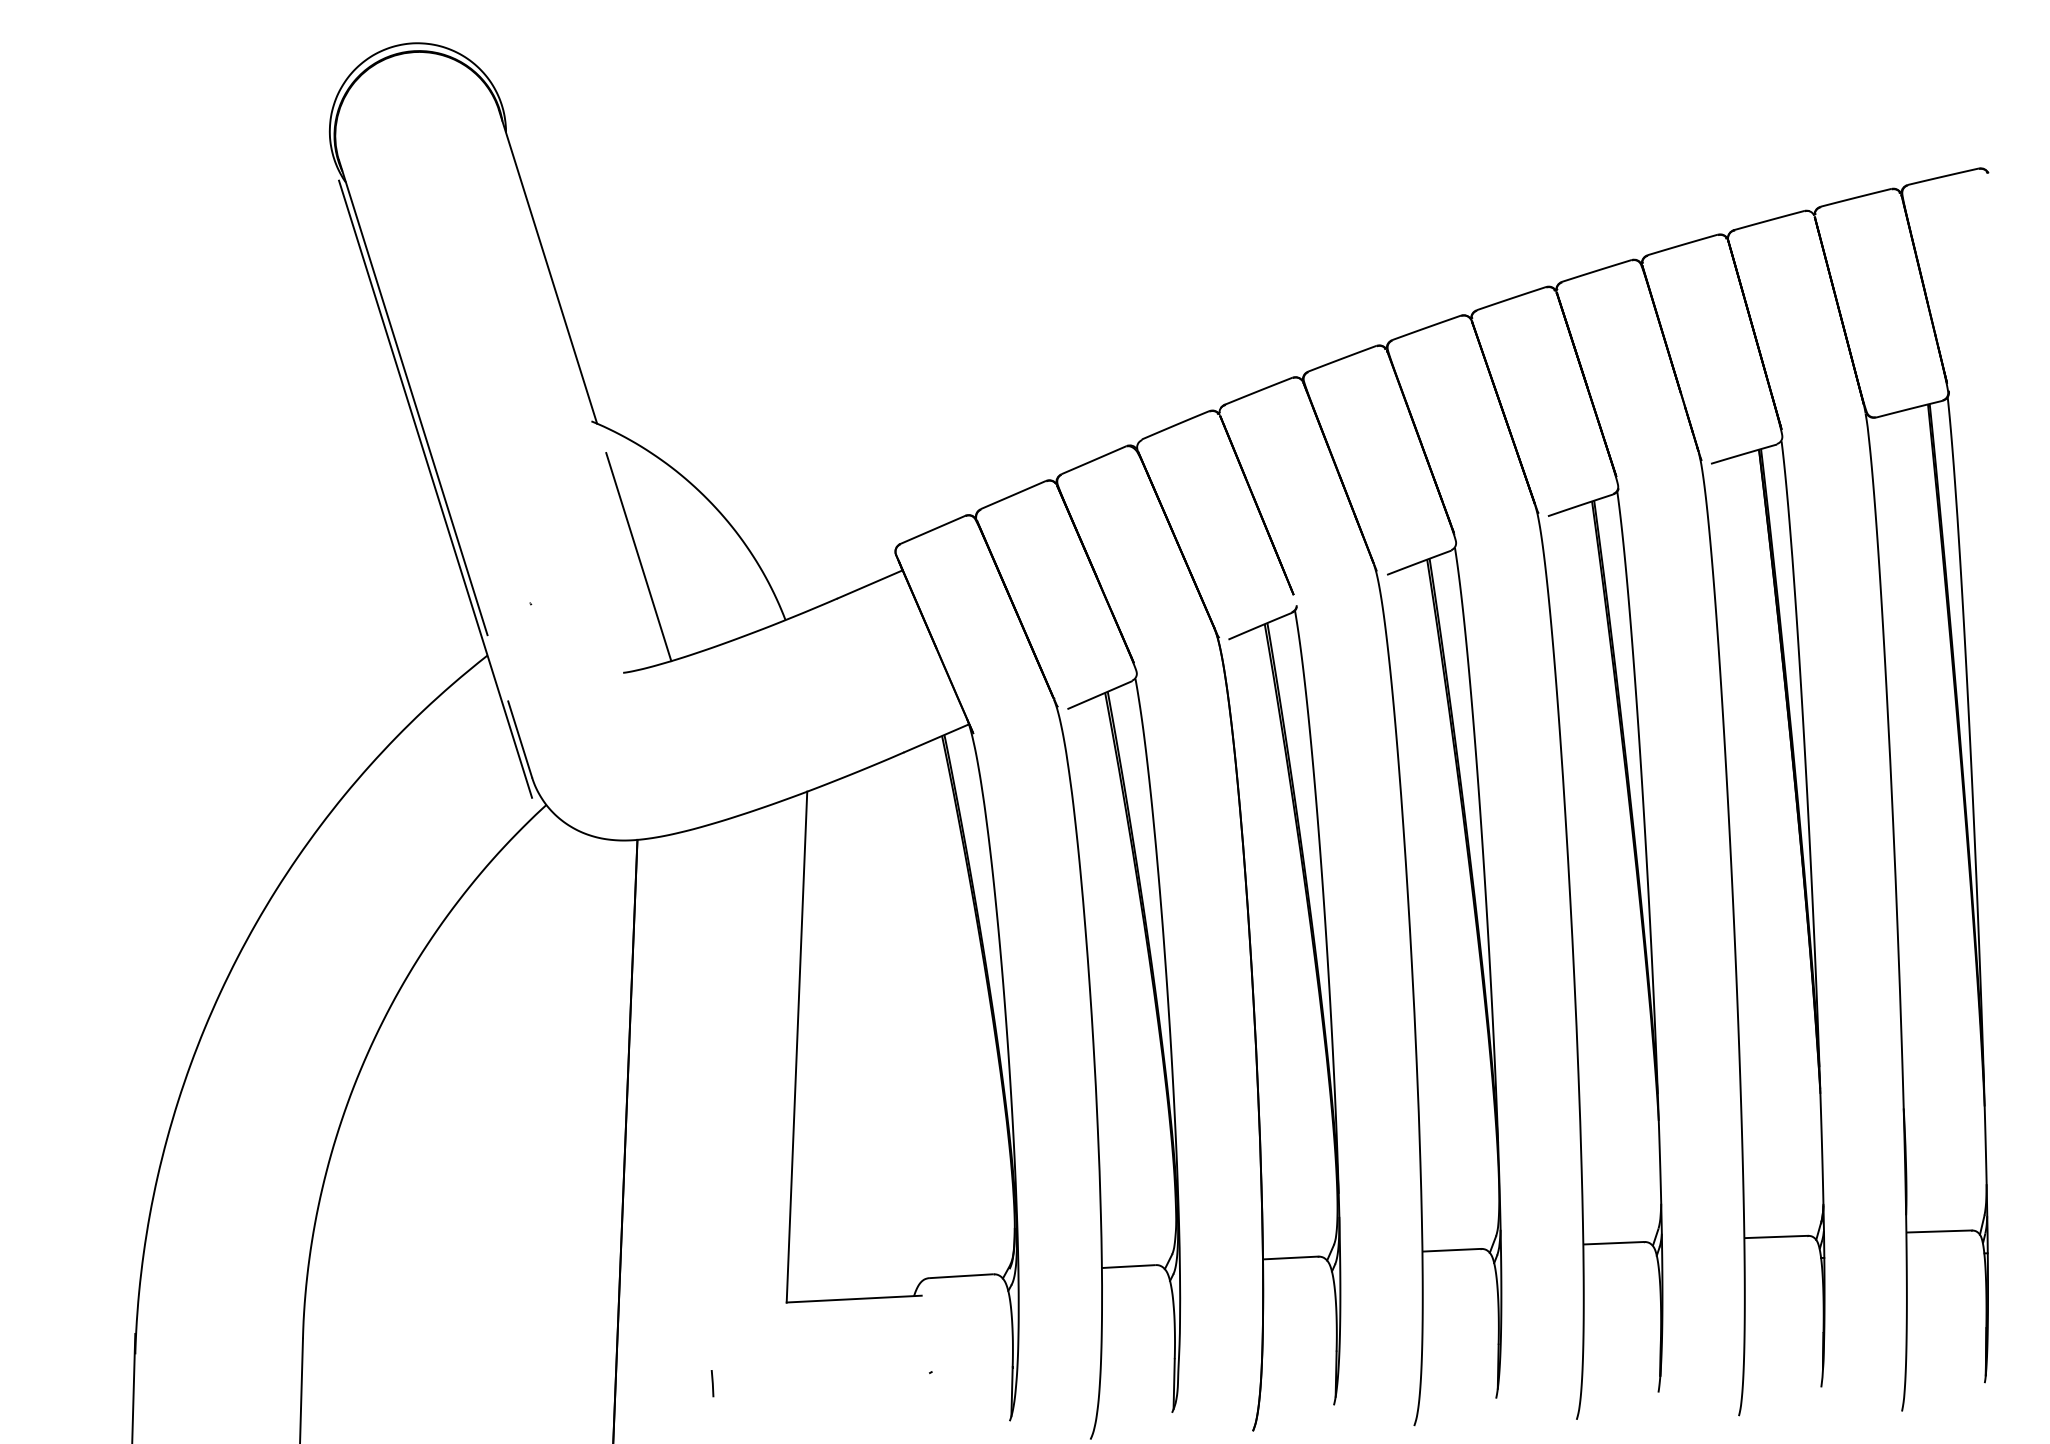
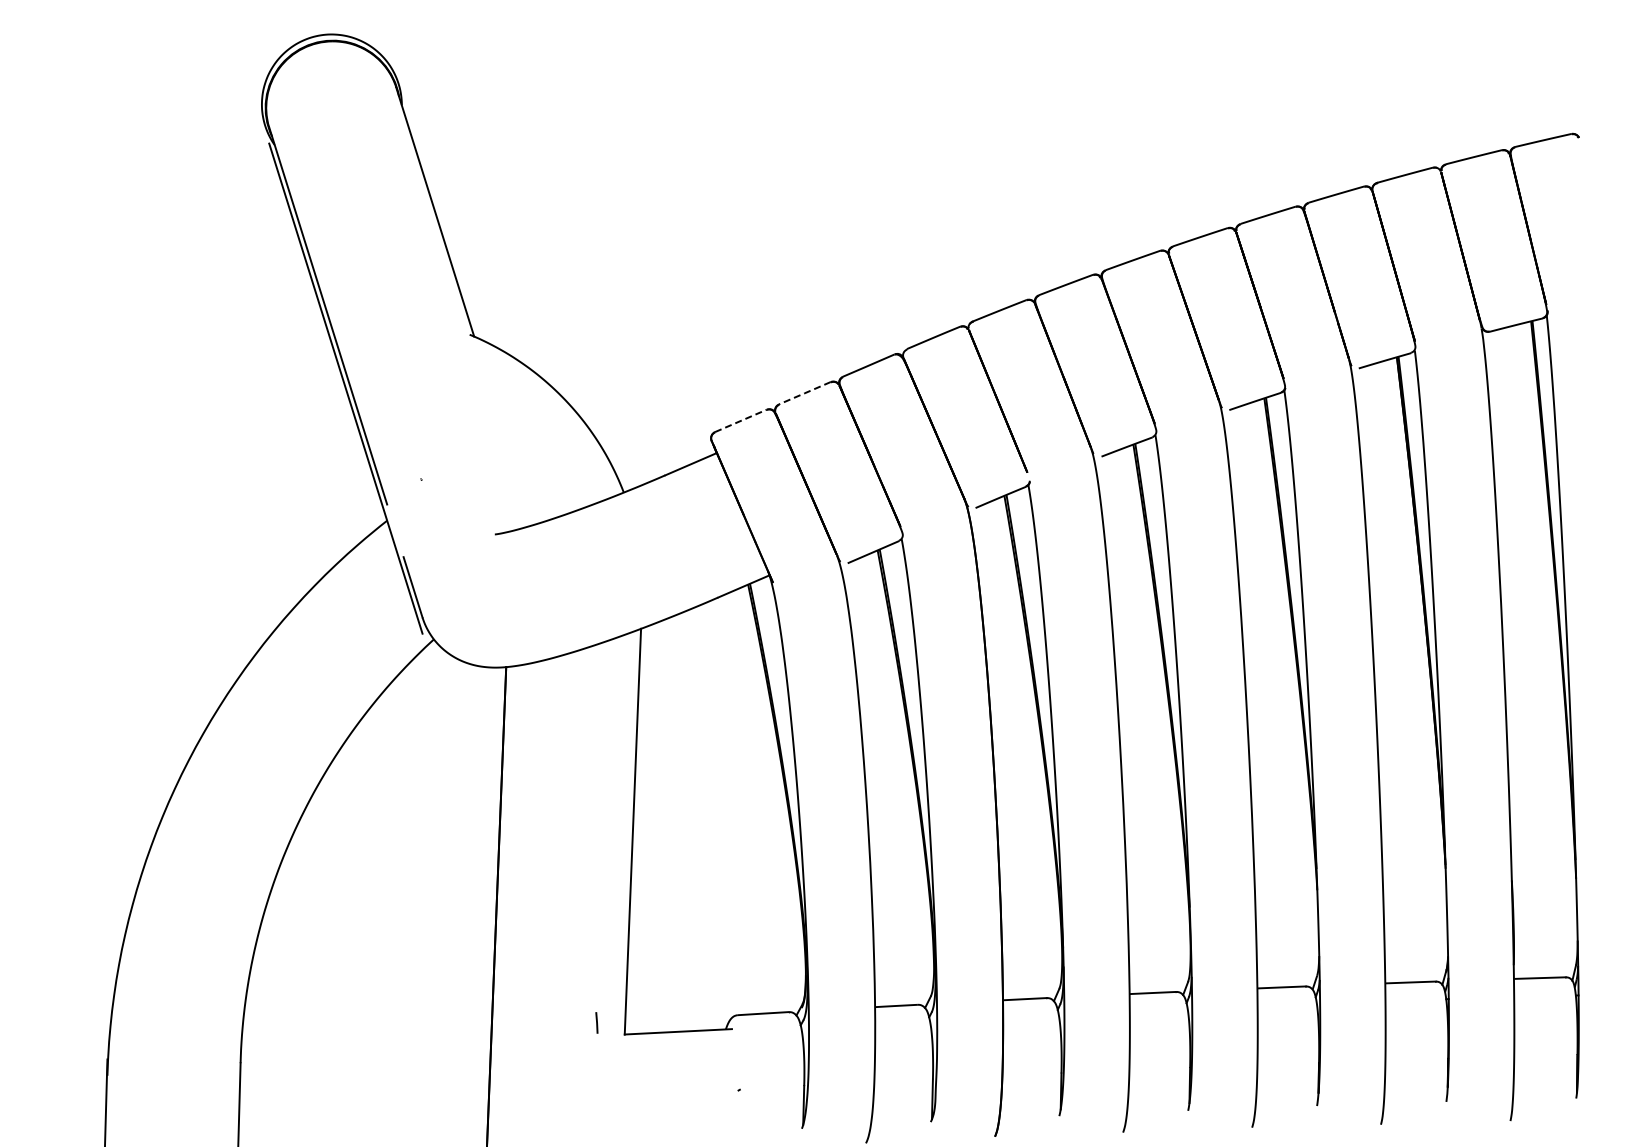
line: (1013, 495) -> (804, 393), solid -> dashed
line: (933, 529) -> (741, 420), solid -> dashed
line: (639, 557) -> (507, 442), removed
line: (712, 1383) -> (596, 1022), moved

